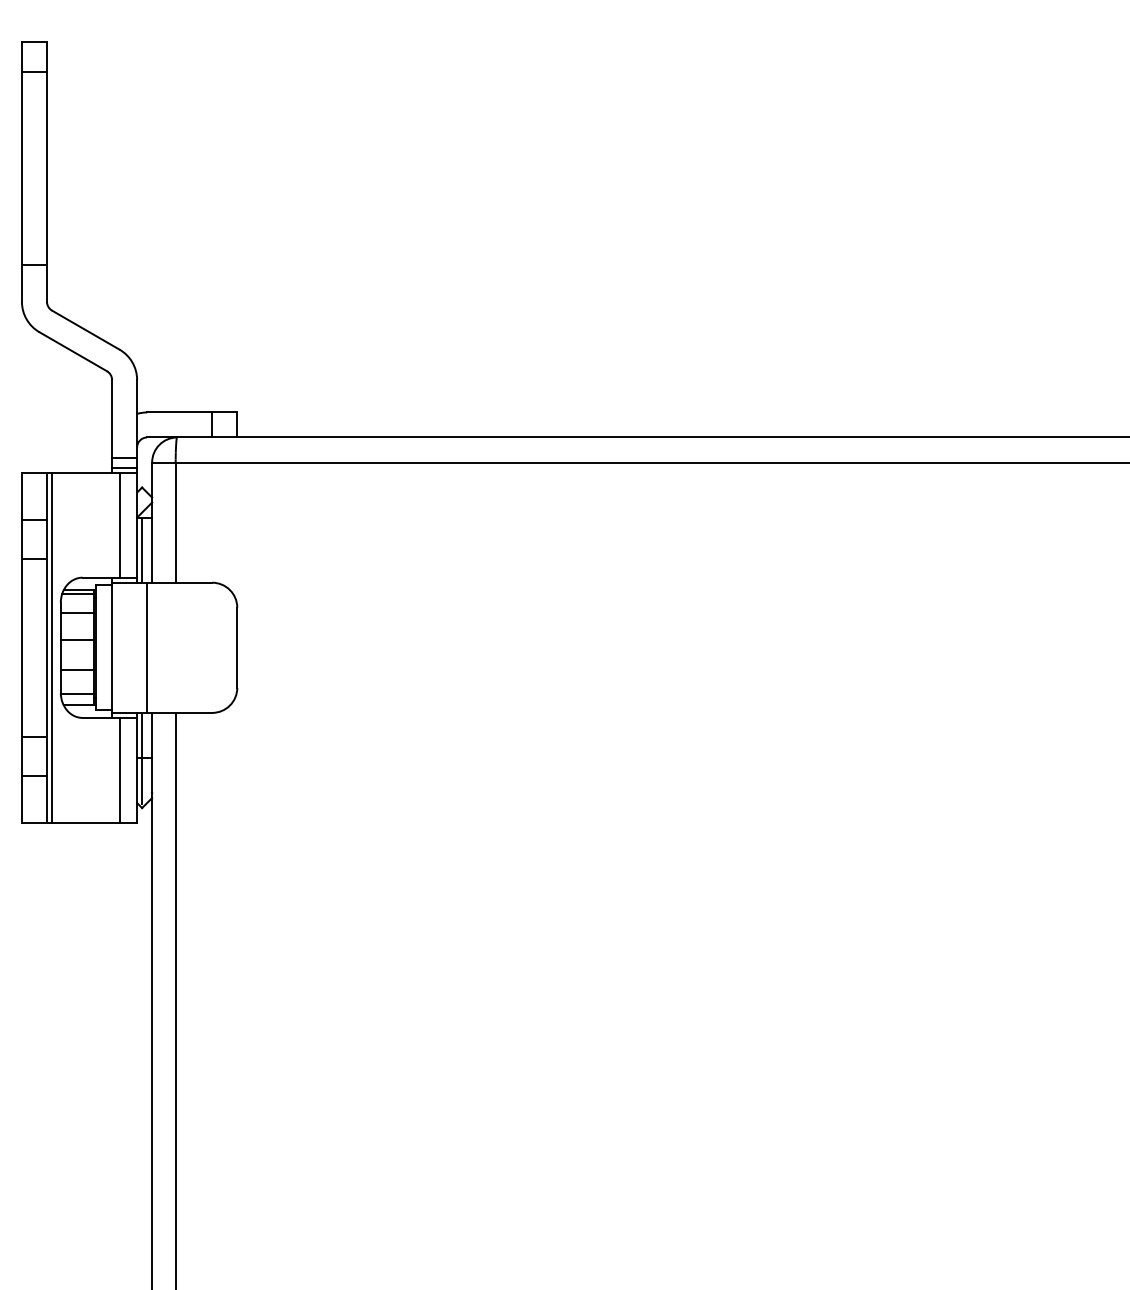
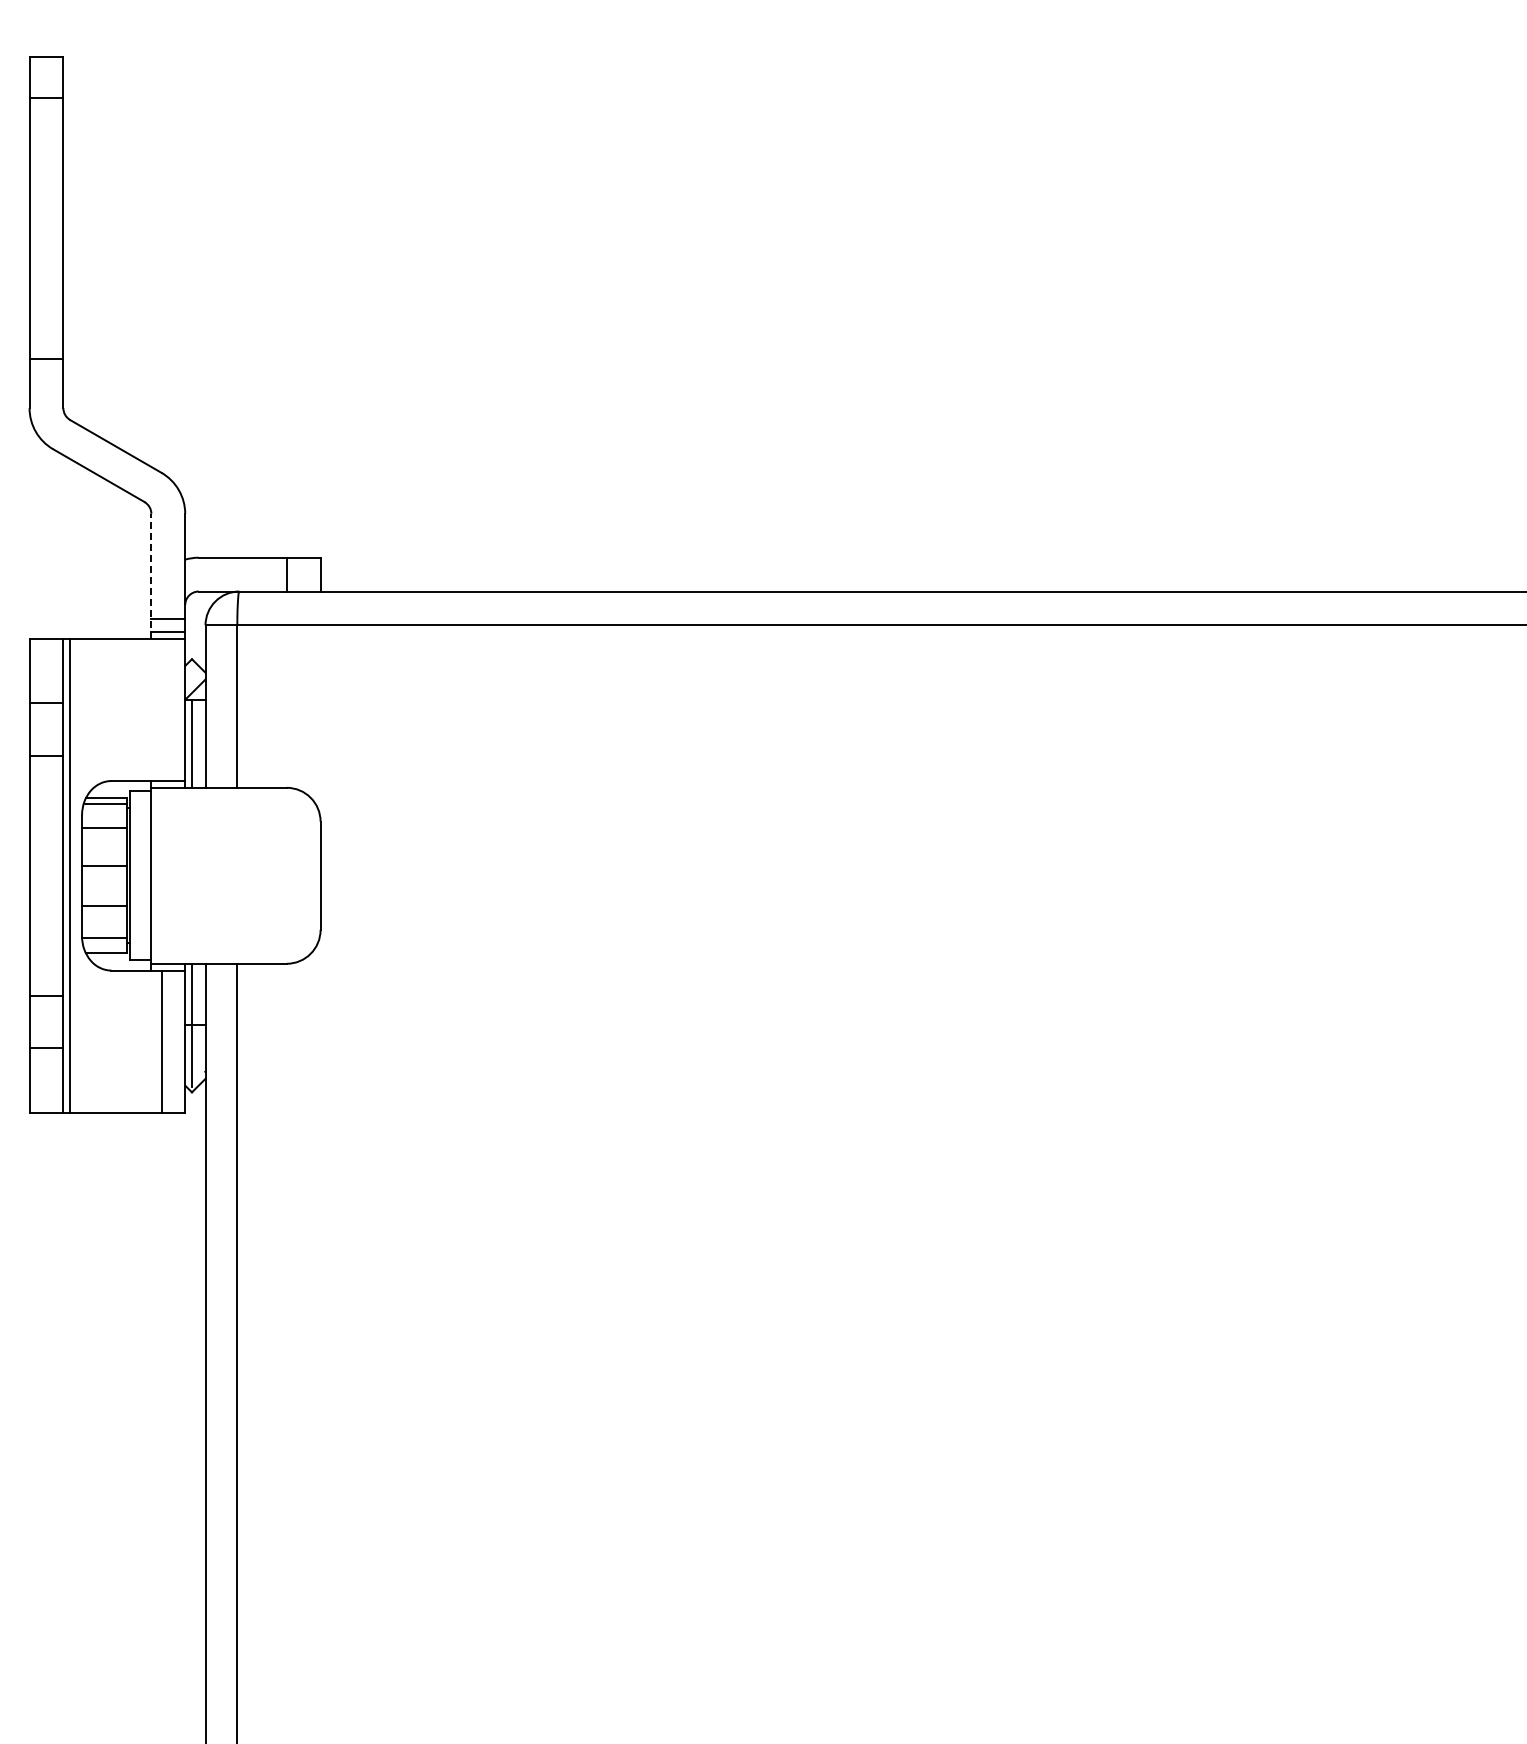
line: (112, 426) -> (151, 576), solid -> dashed
line: (119, 524) -> (161, 709), removed
line: (146, 647) -> (198, 875), removed

